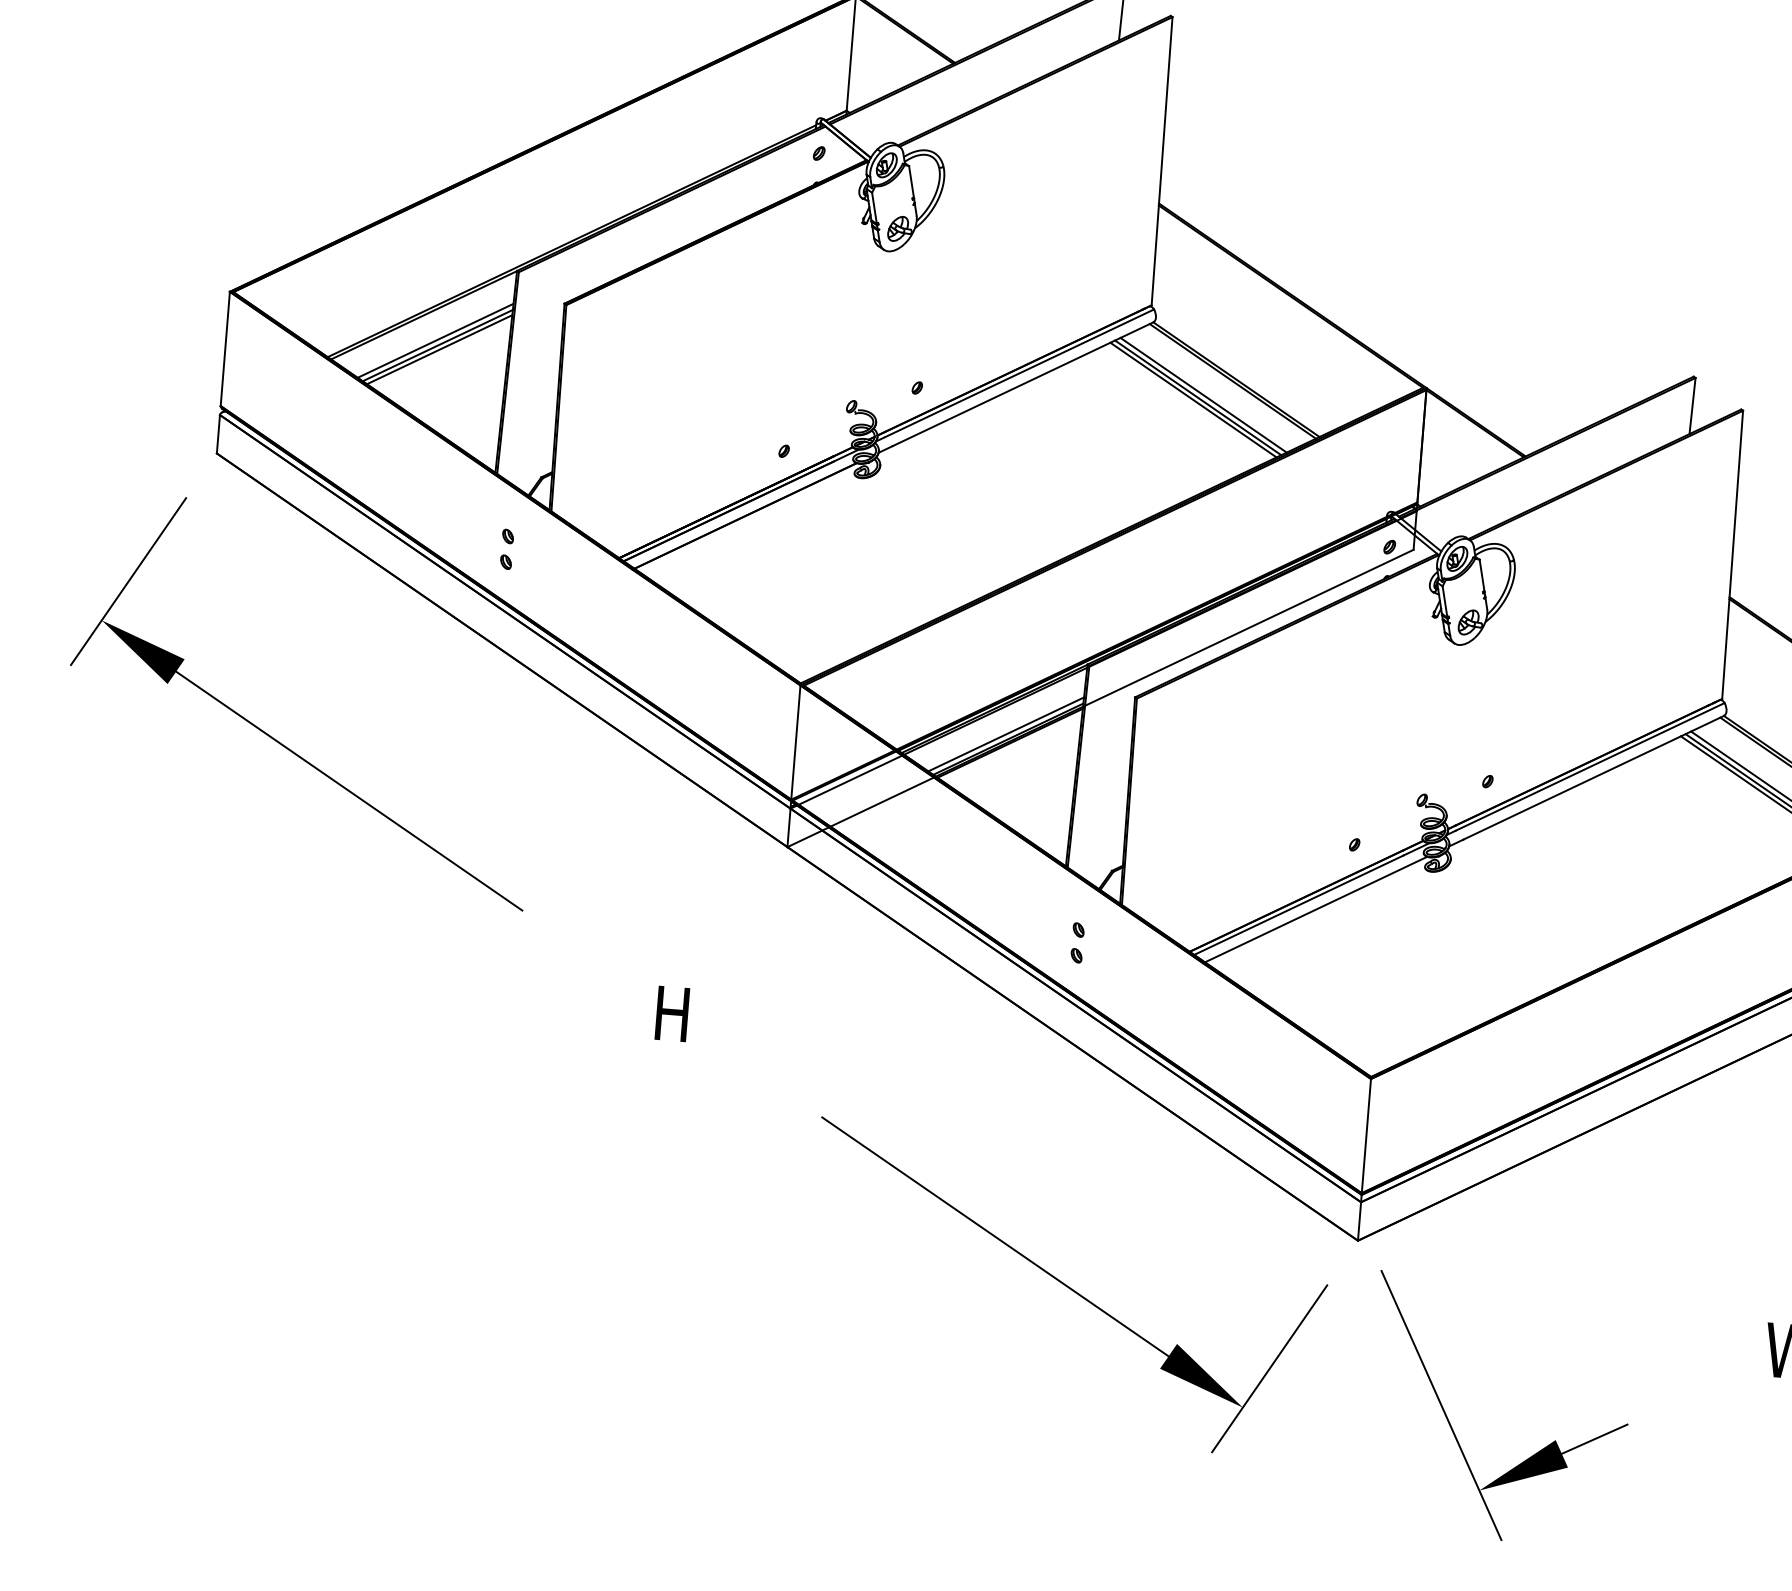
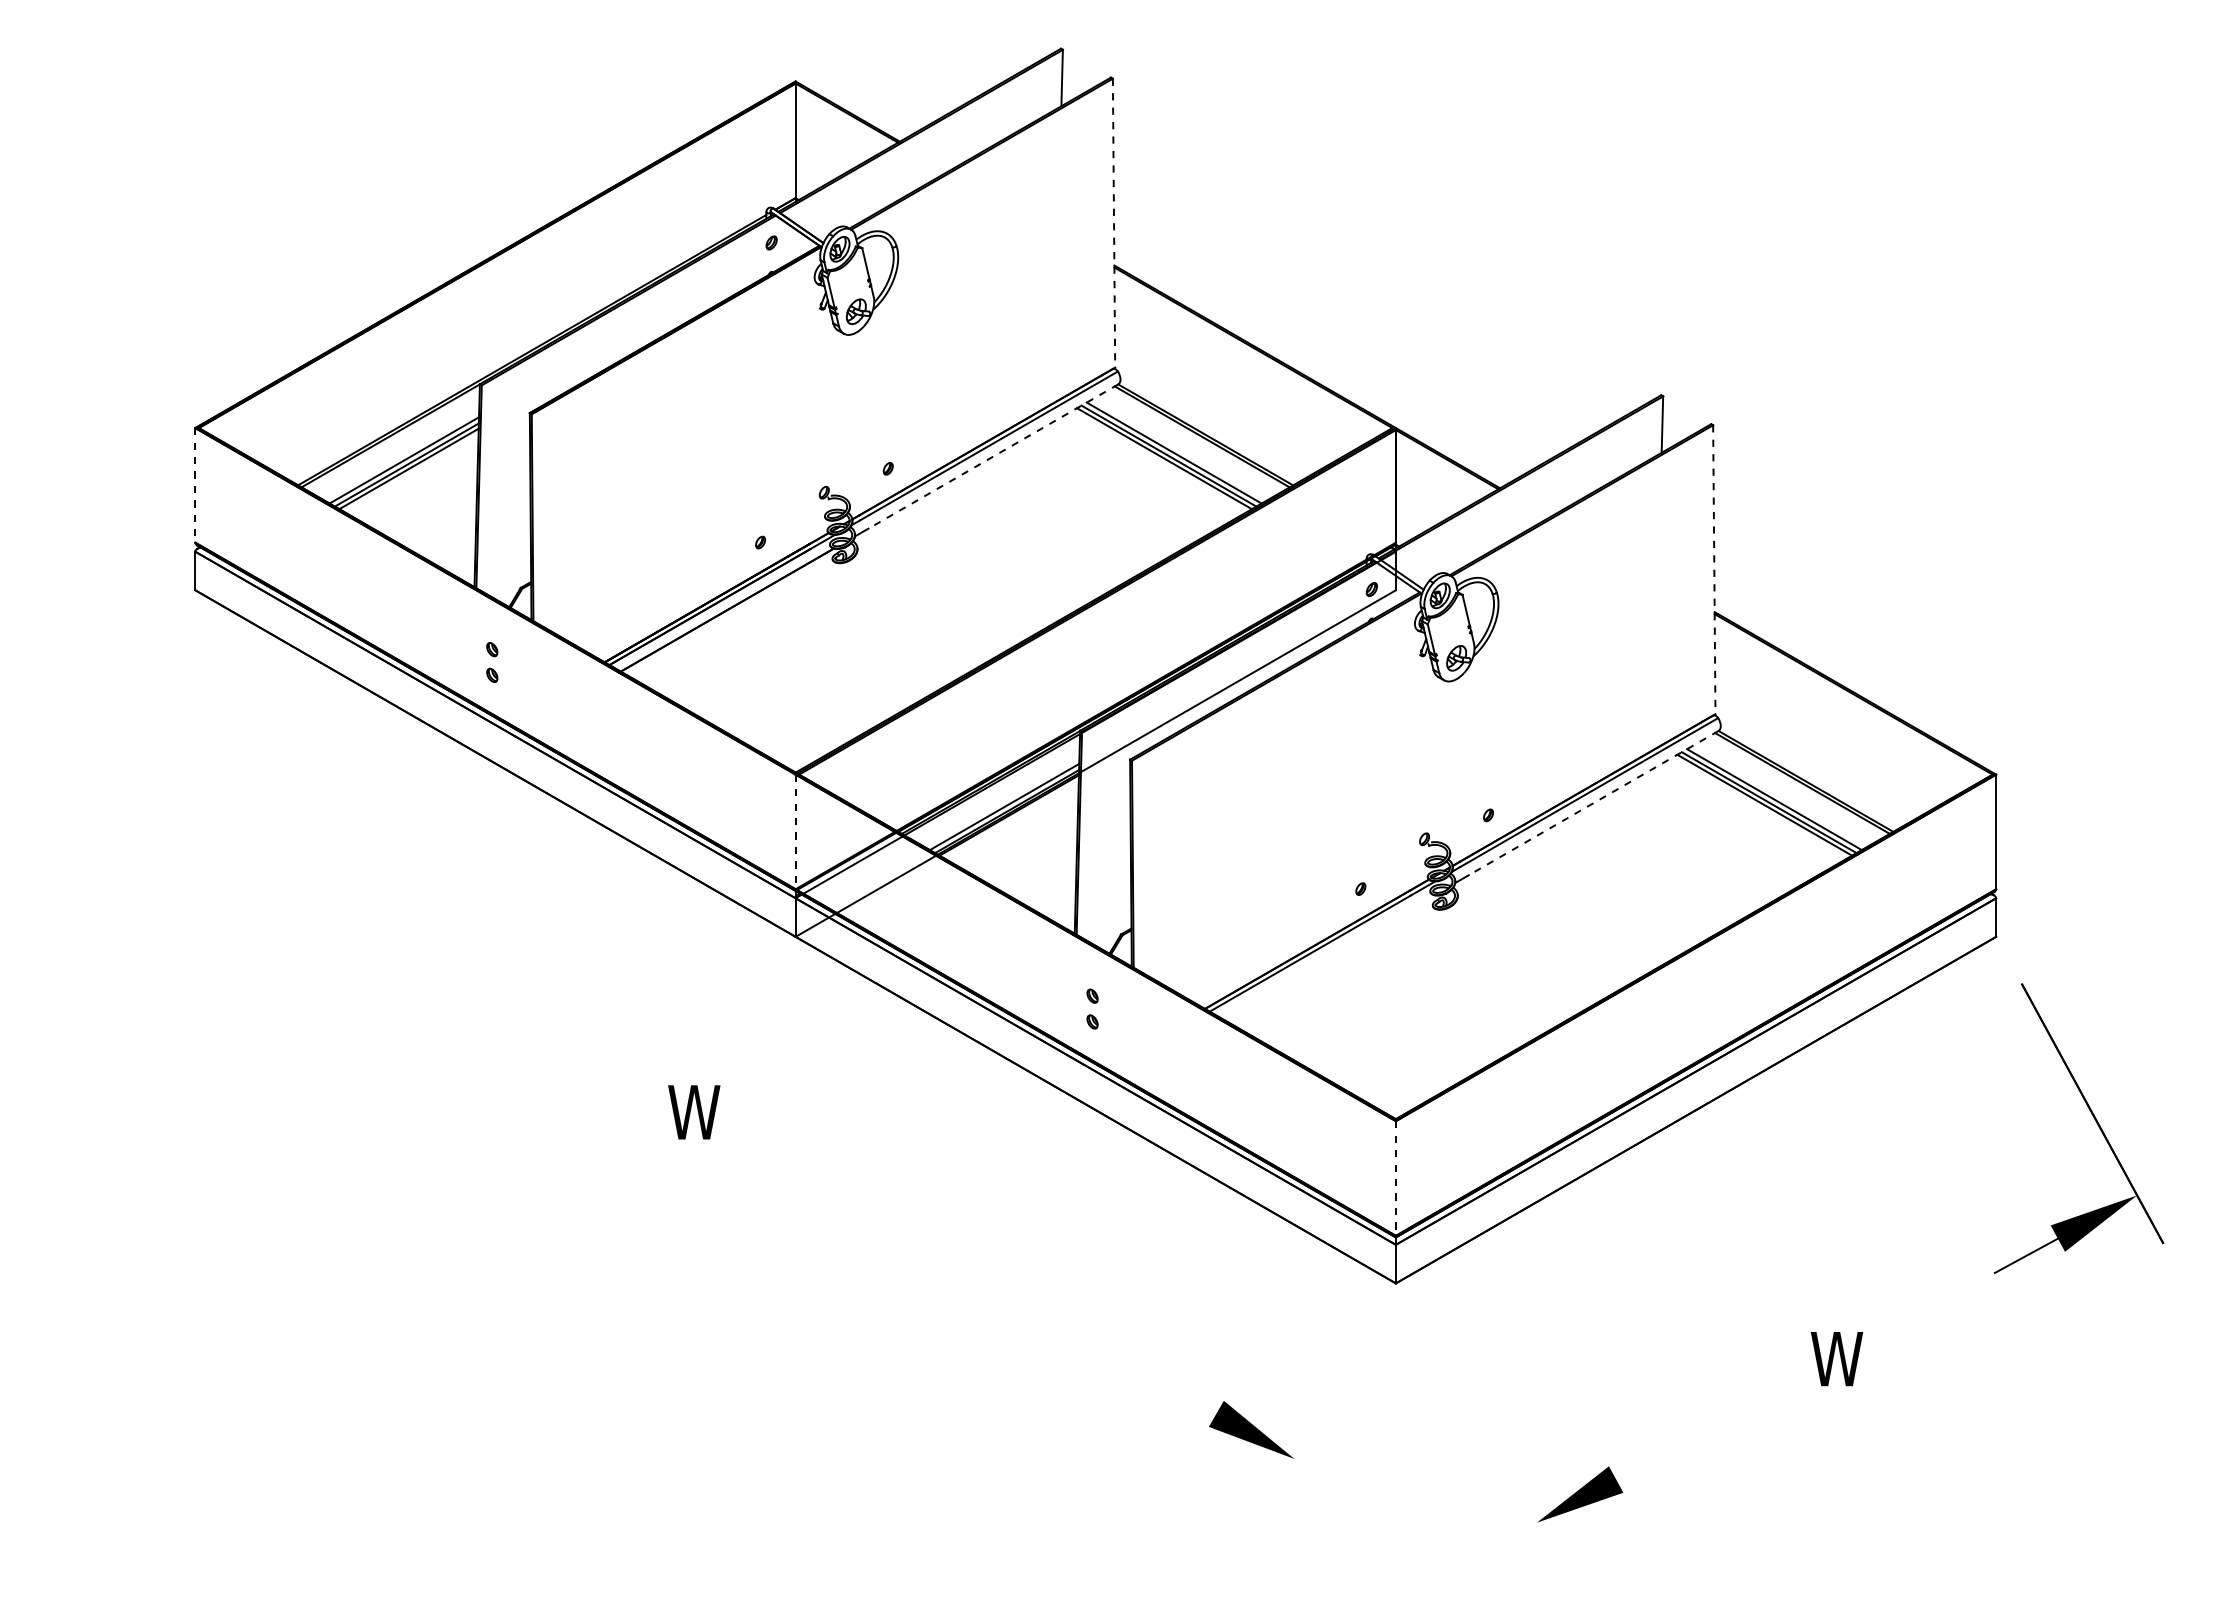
line: (1162, 161) -> (1114, 223), solid -> dashed
line: (225, 349) -> (195, 485), solid -> dashed
line: (1022, 384) -> (992, 456), solid -> dashed
line: (1732, 555) -> (1714, 570), solid -> dashed
part: (278, 740) -> (279, 871), removed
line: (795, 743) -> (795, 832), solid -> dashed
line: (1593, 778) -> (1593, 803), solid -> dashed
line: (1314, 910) -> (1326, 957), removed
text: (672, 1014) -> (694, 1112), H -> W
line: (1365, 1137) -> (1395, 1179), solid -> dashed
line: (995, 1236) -> (1034, 1308), removed
line: (1269, 1368) -> (1317, 1417), removed
line: (1440, 1404) -> (1491, 1440), removed
line: (1594, 1439) -> (1647, 1462), removed

